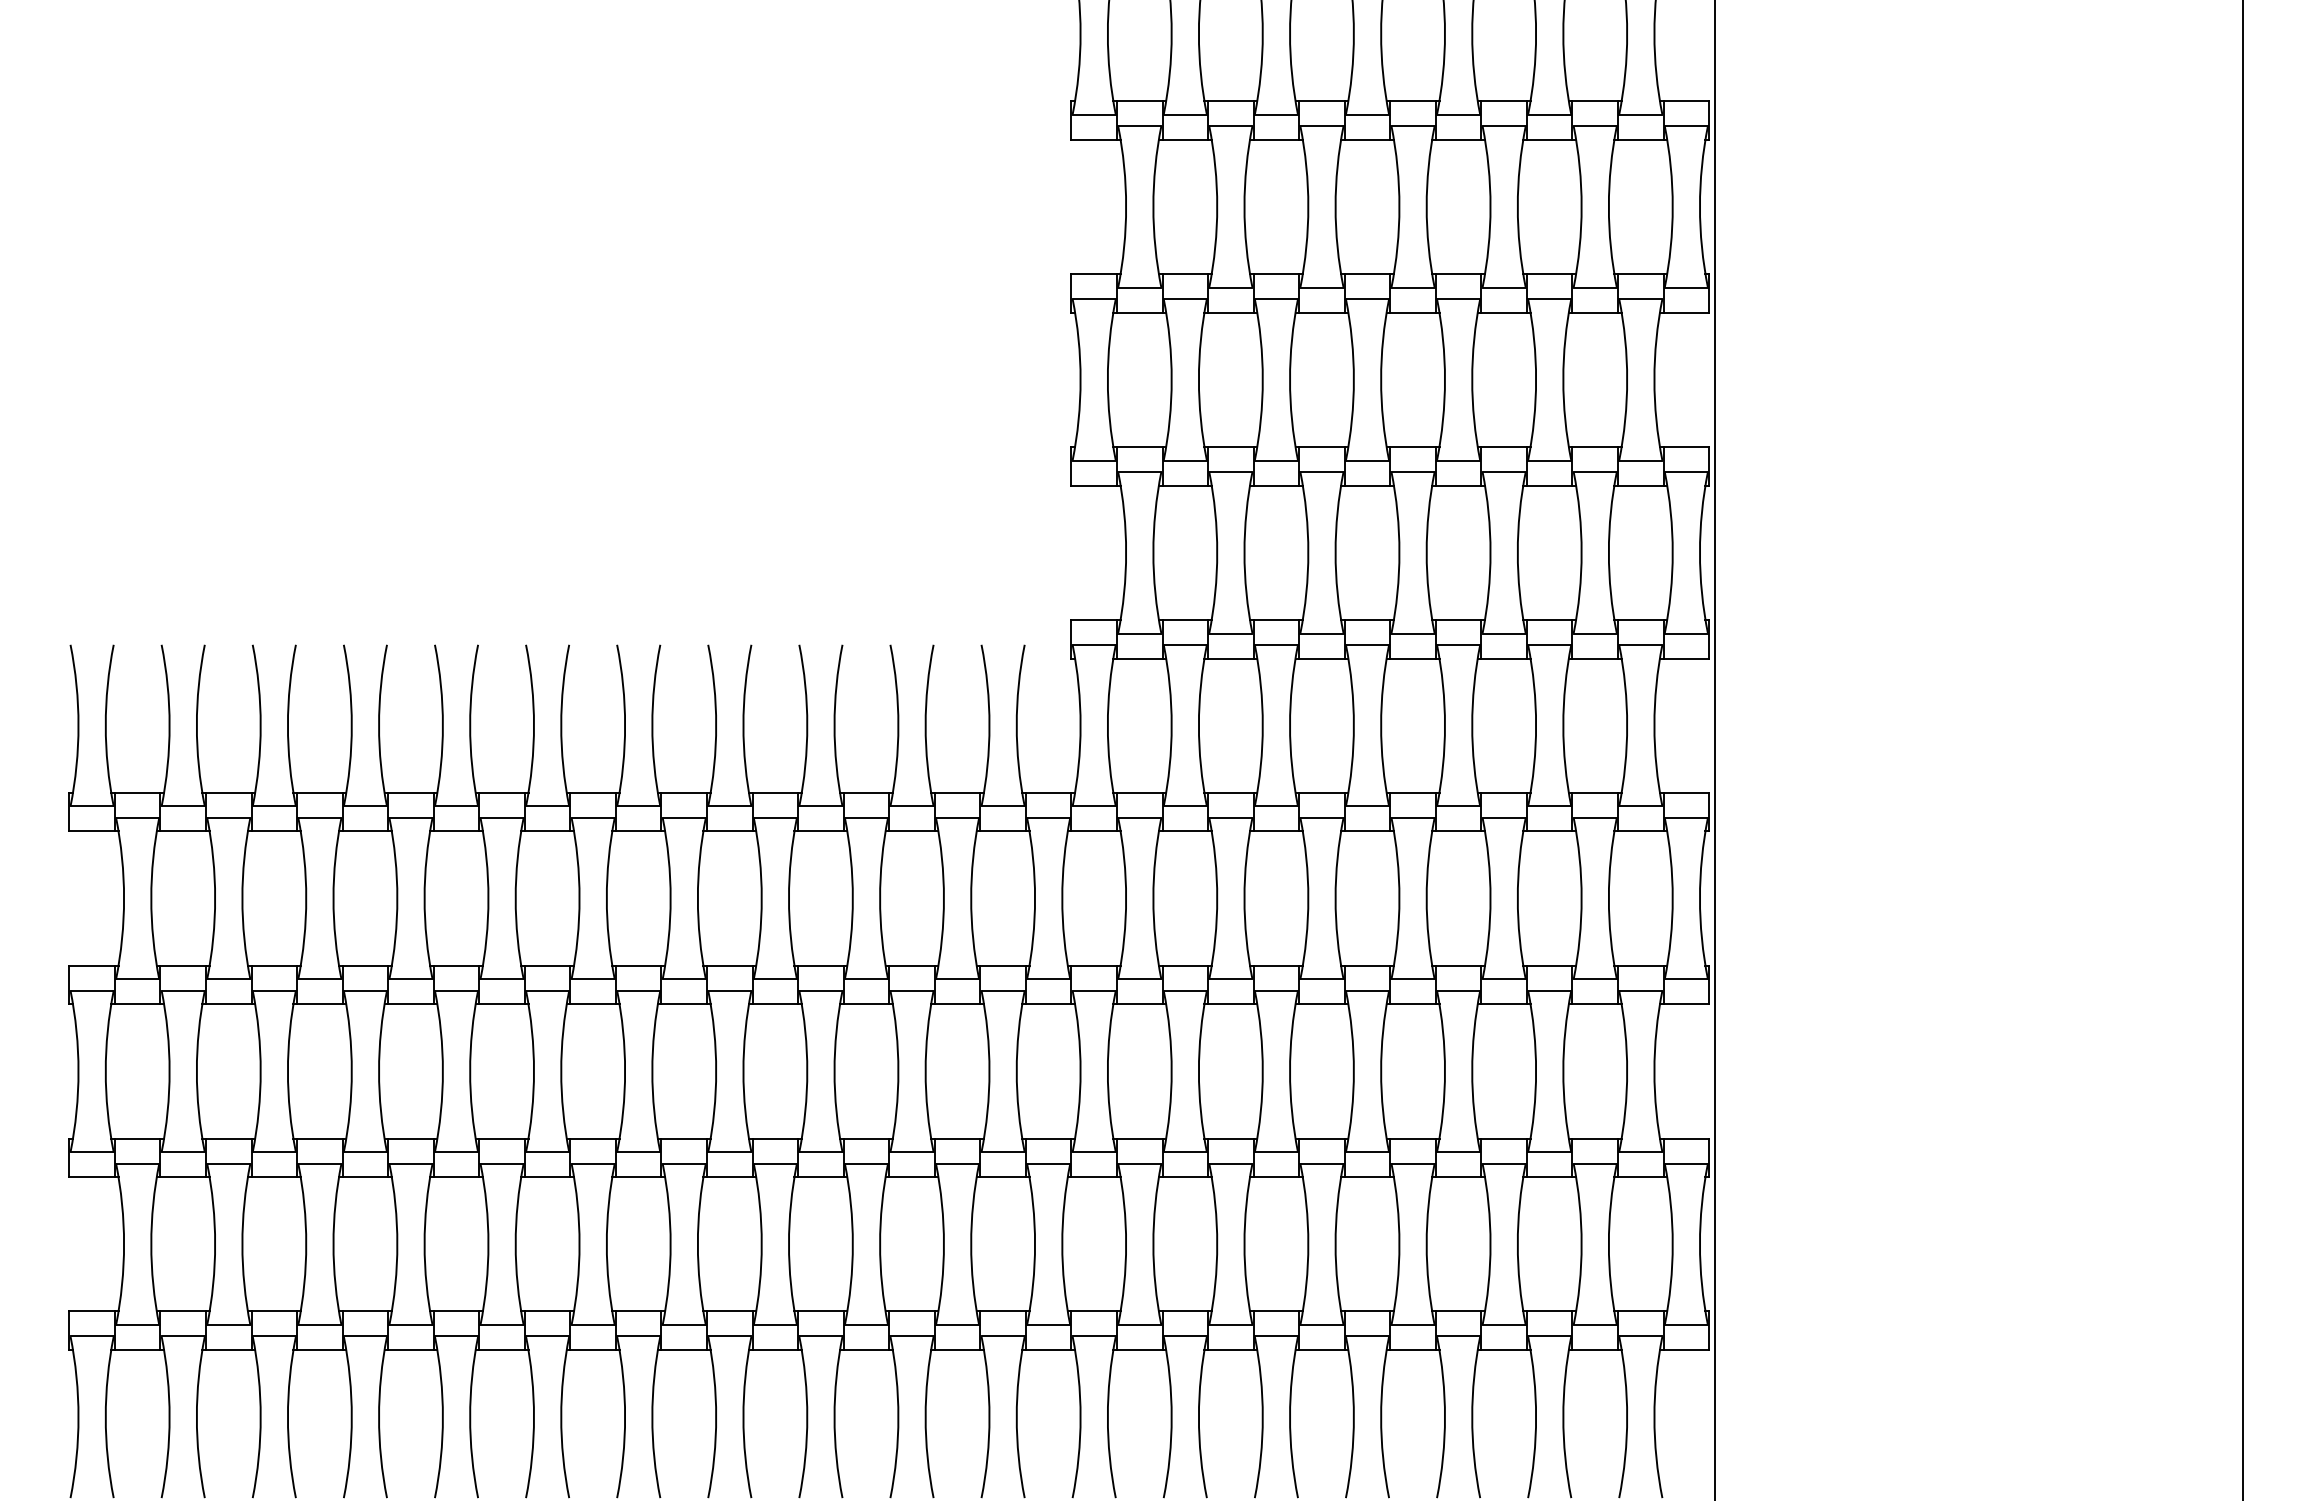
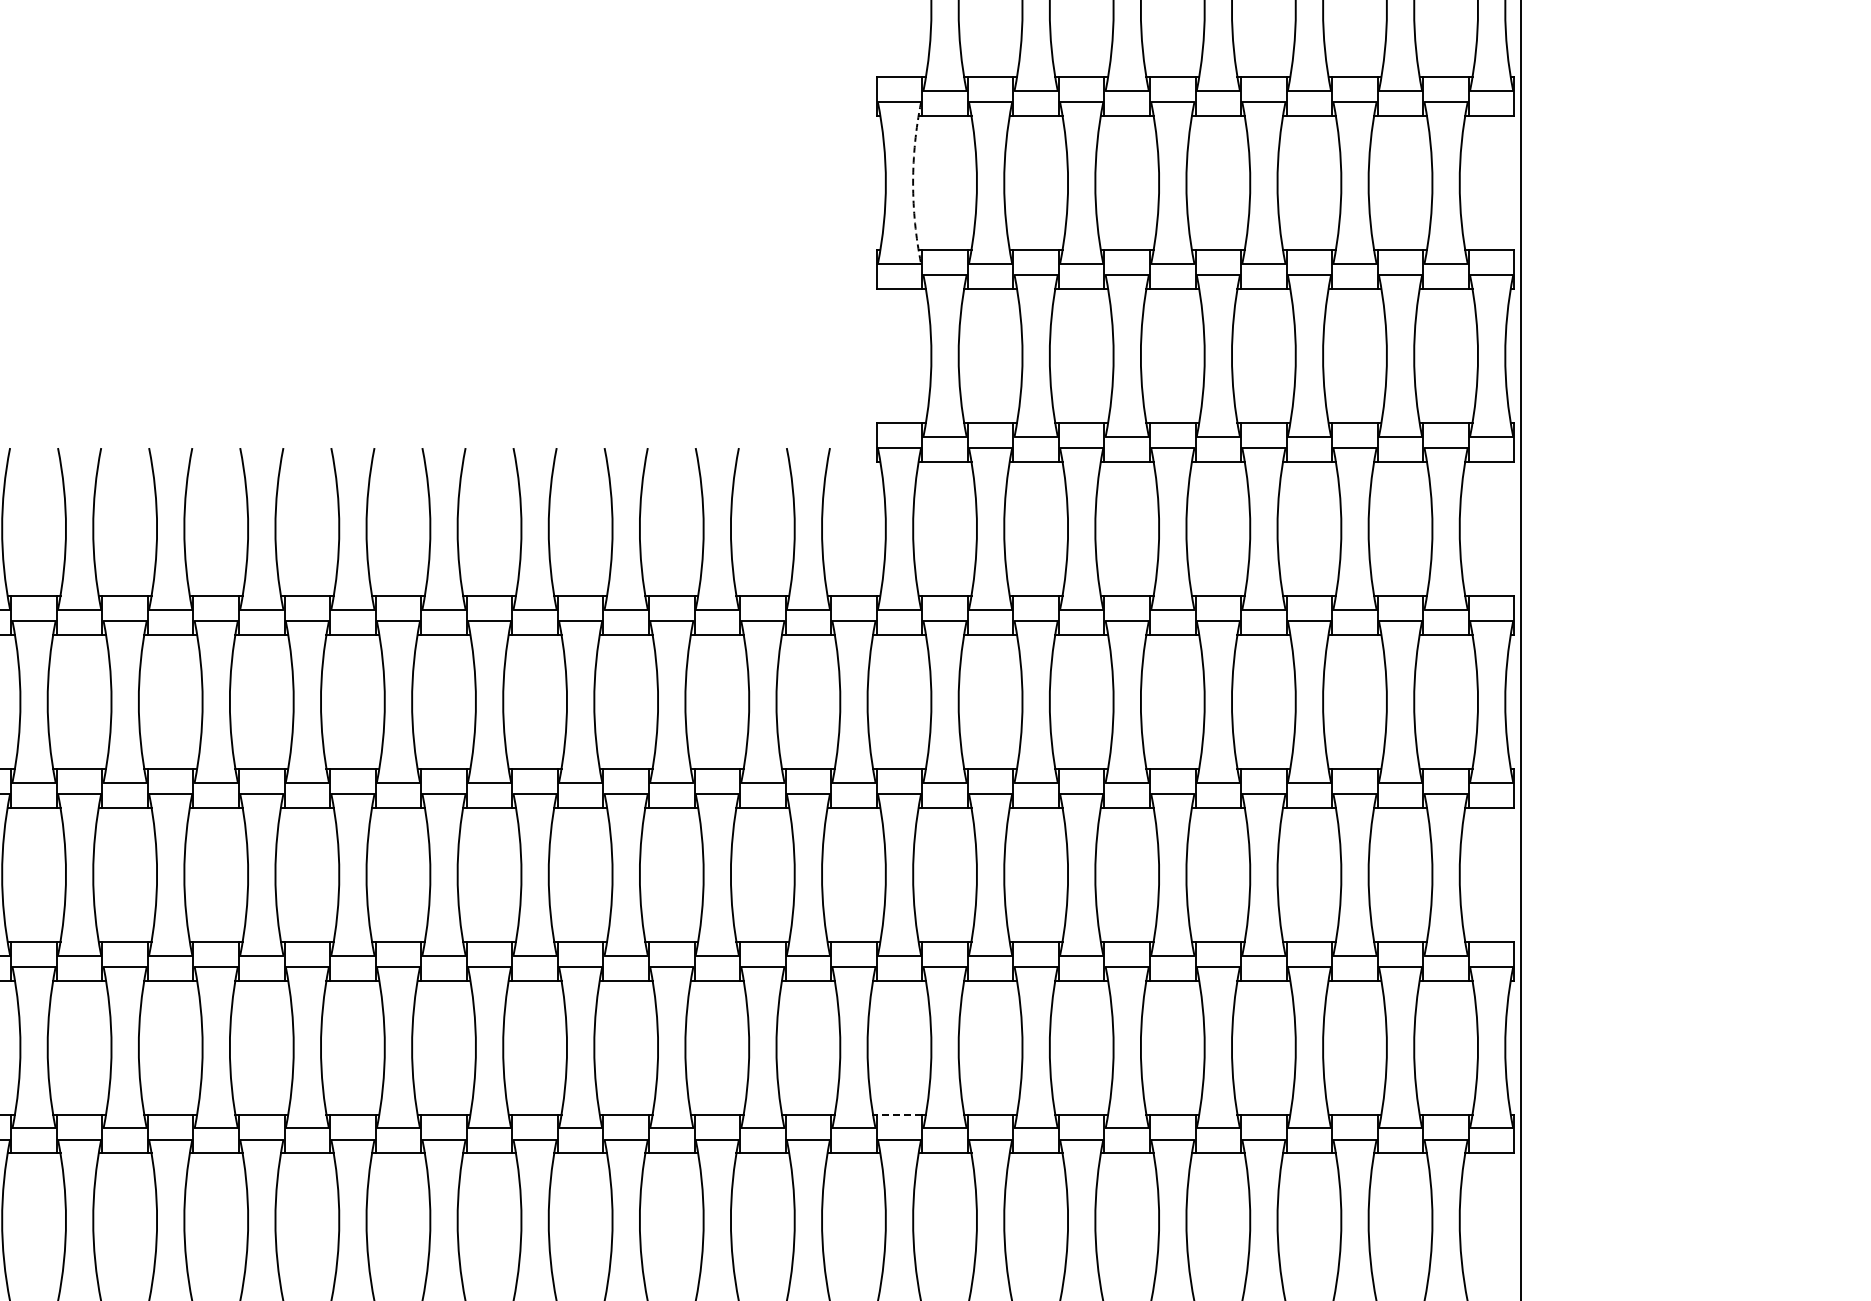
arc: (1107, 379) -> (912, 182), solid -> dashed
line: (1094, 1311) -> (899, 1114), solid -> dashed

